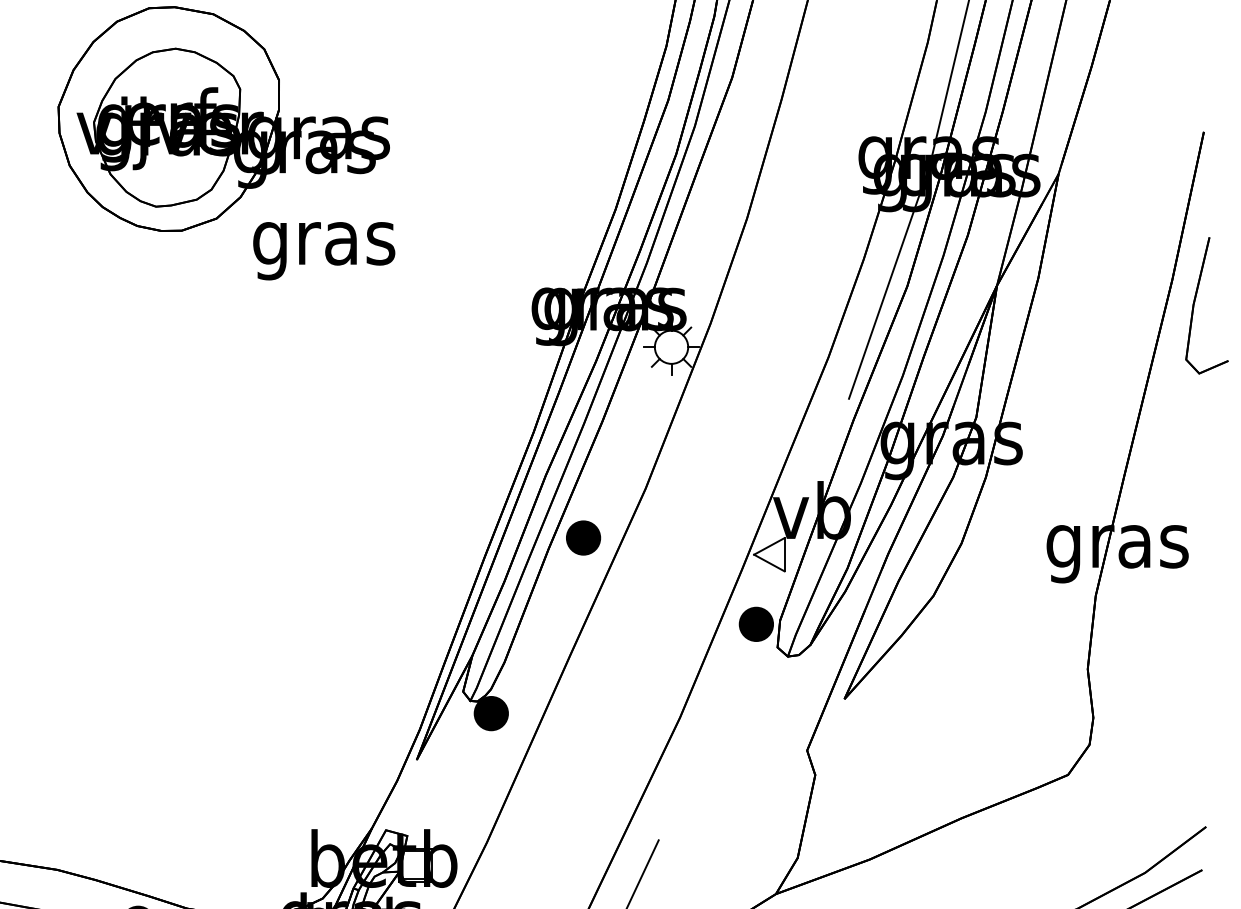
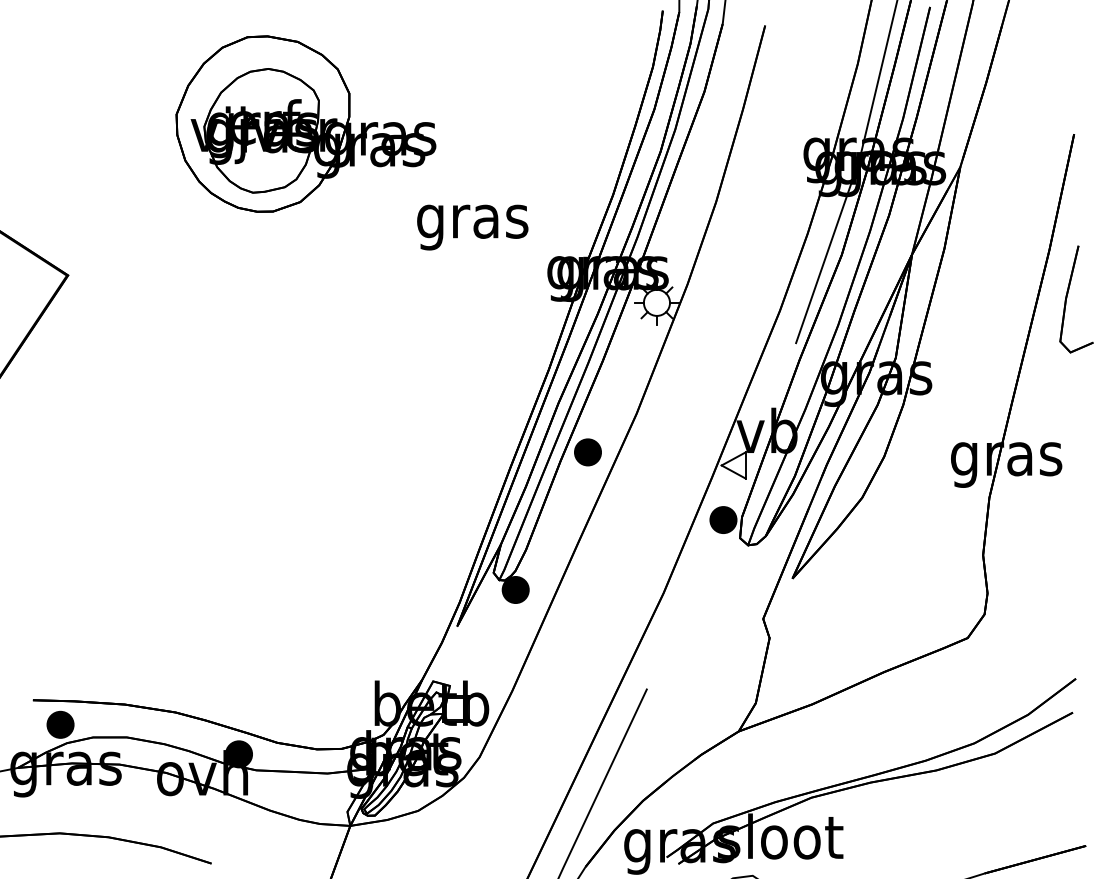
text: (323, 251) -> (472, 227), moved
part: (1195, 304) -> (1067, 298), moved

